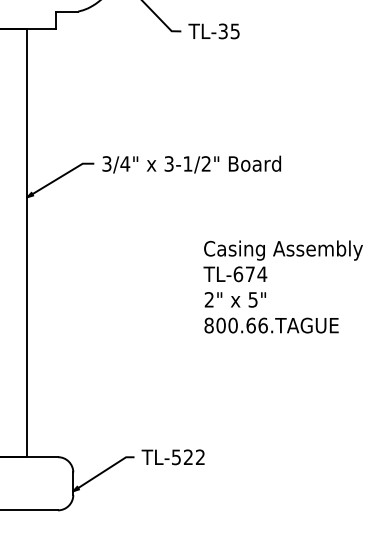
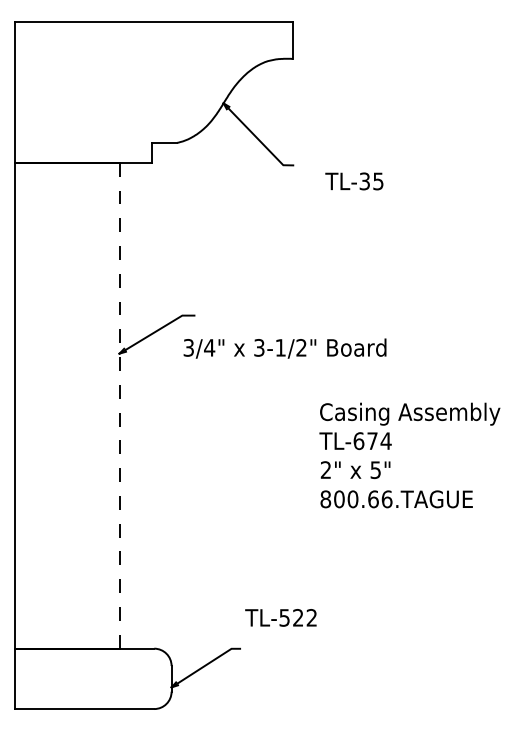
text: (214, 31) -> (354, 181), moved
text: (191, 164) -> (284, 348), moved
line: (27, 242) -> (119, 405), solid -> dashed
text: (172, 457) -> (280, 617), moved

